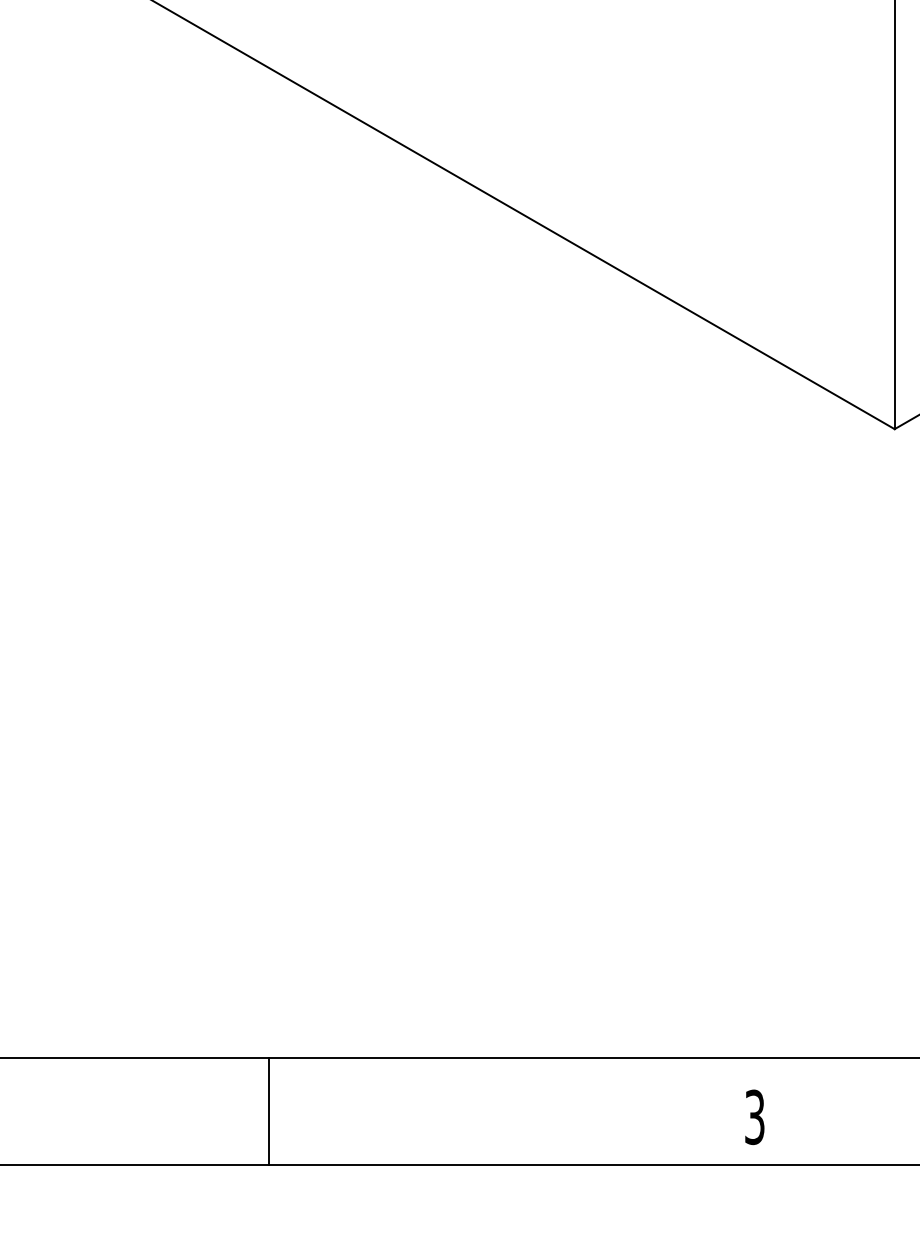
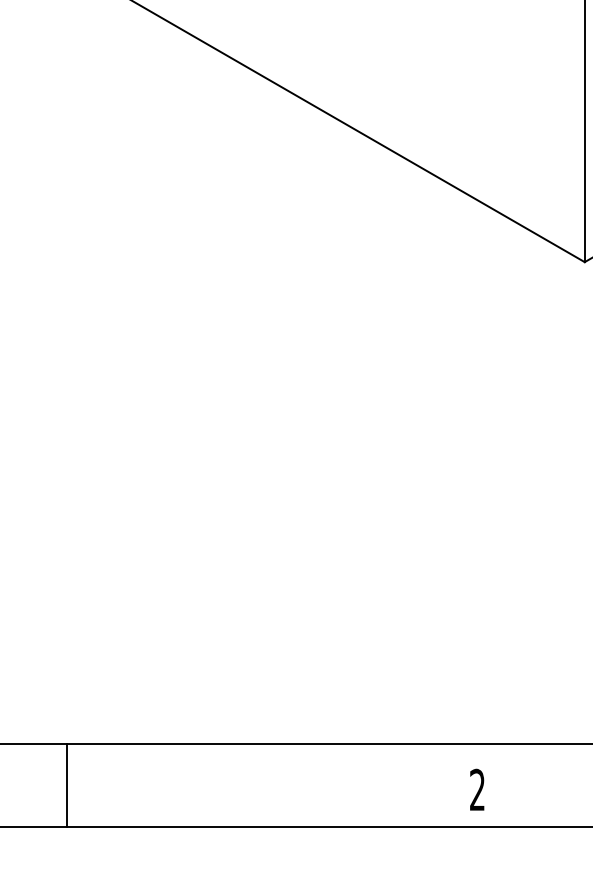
line: (268, 1110) -> (66, 784), moved
text: (754, 1117) -> (477, 790), 3 -> 2

